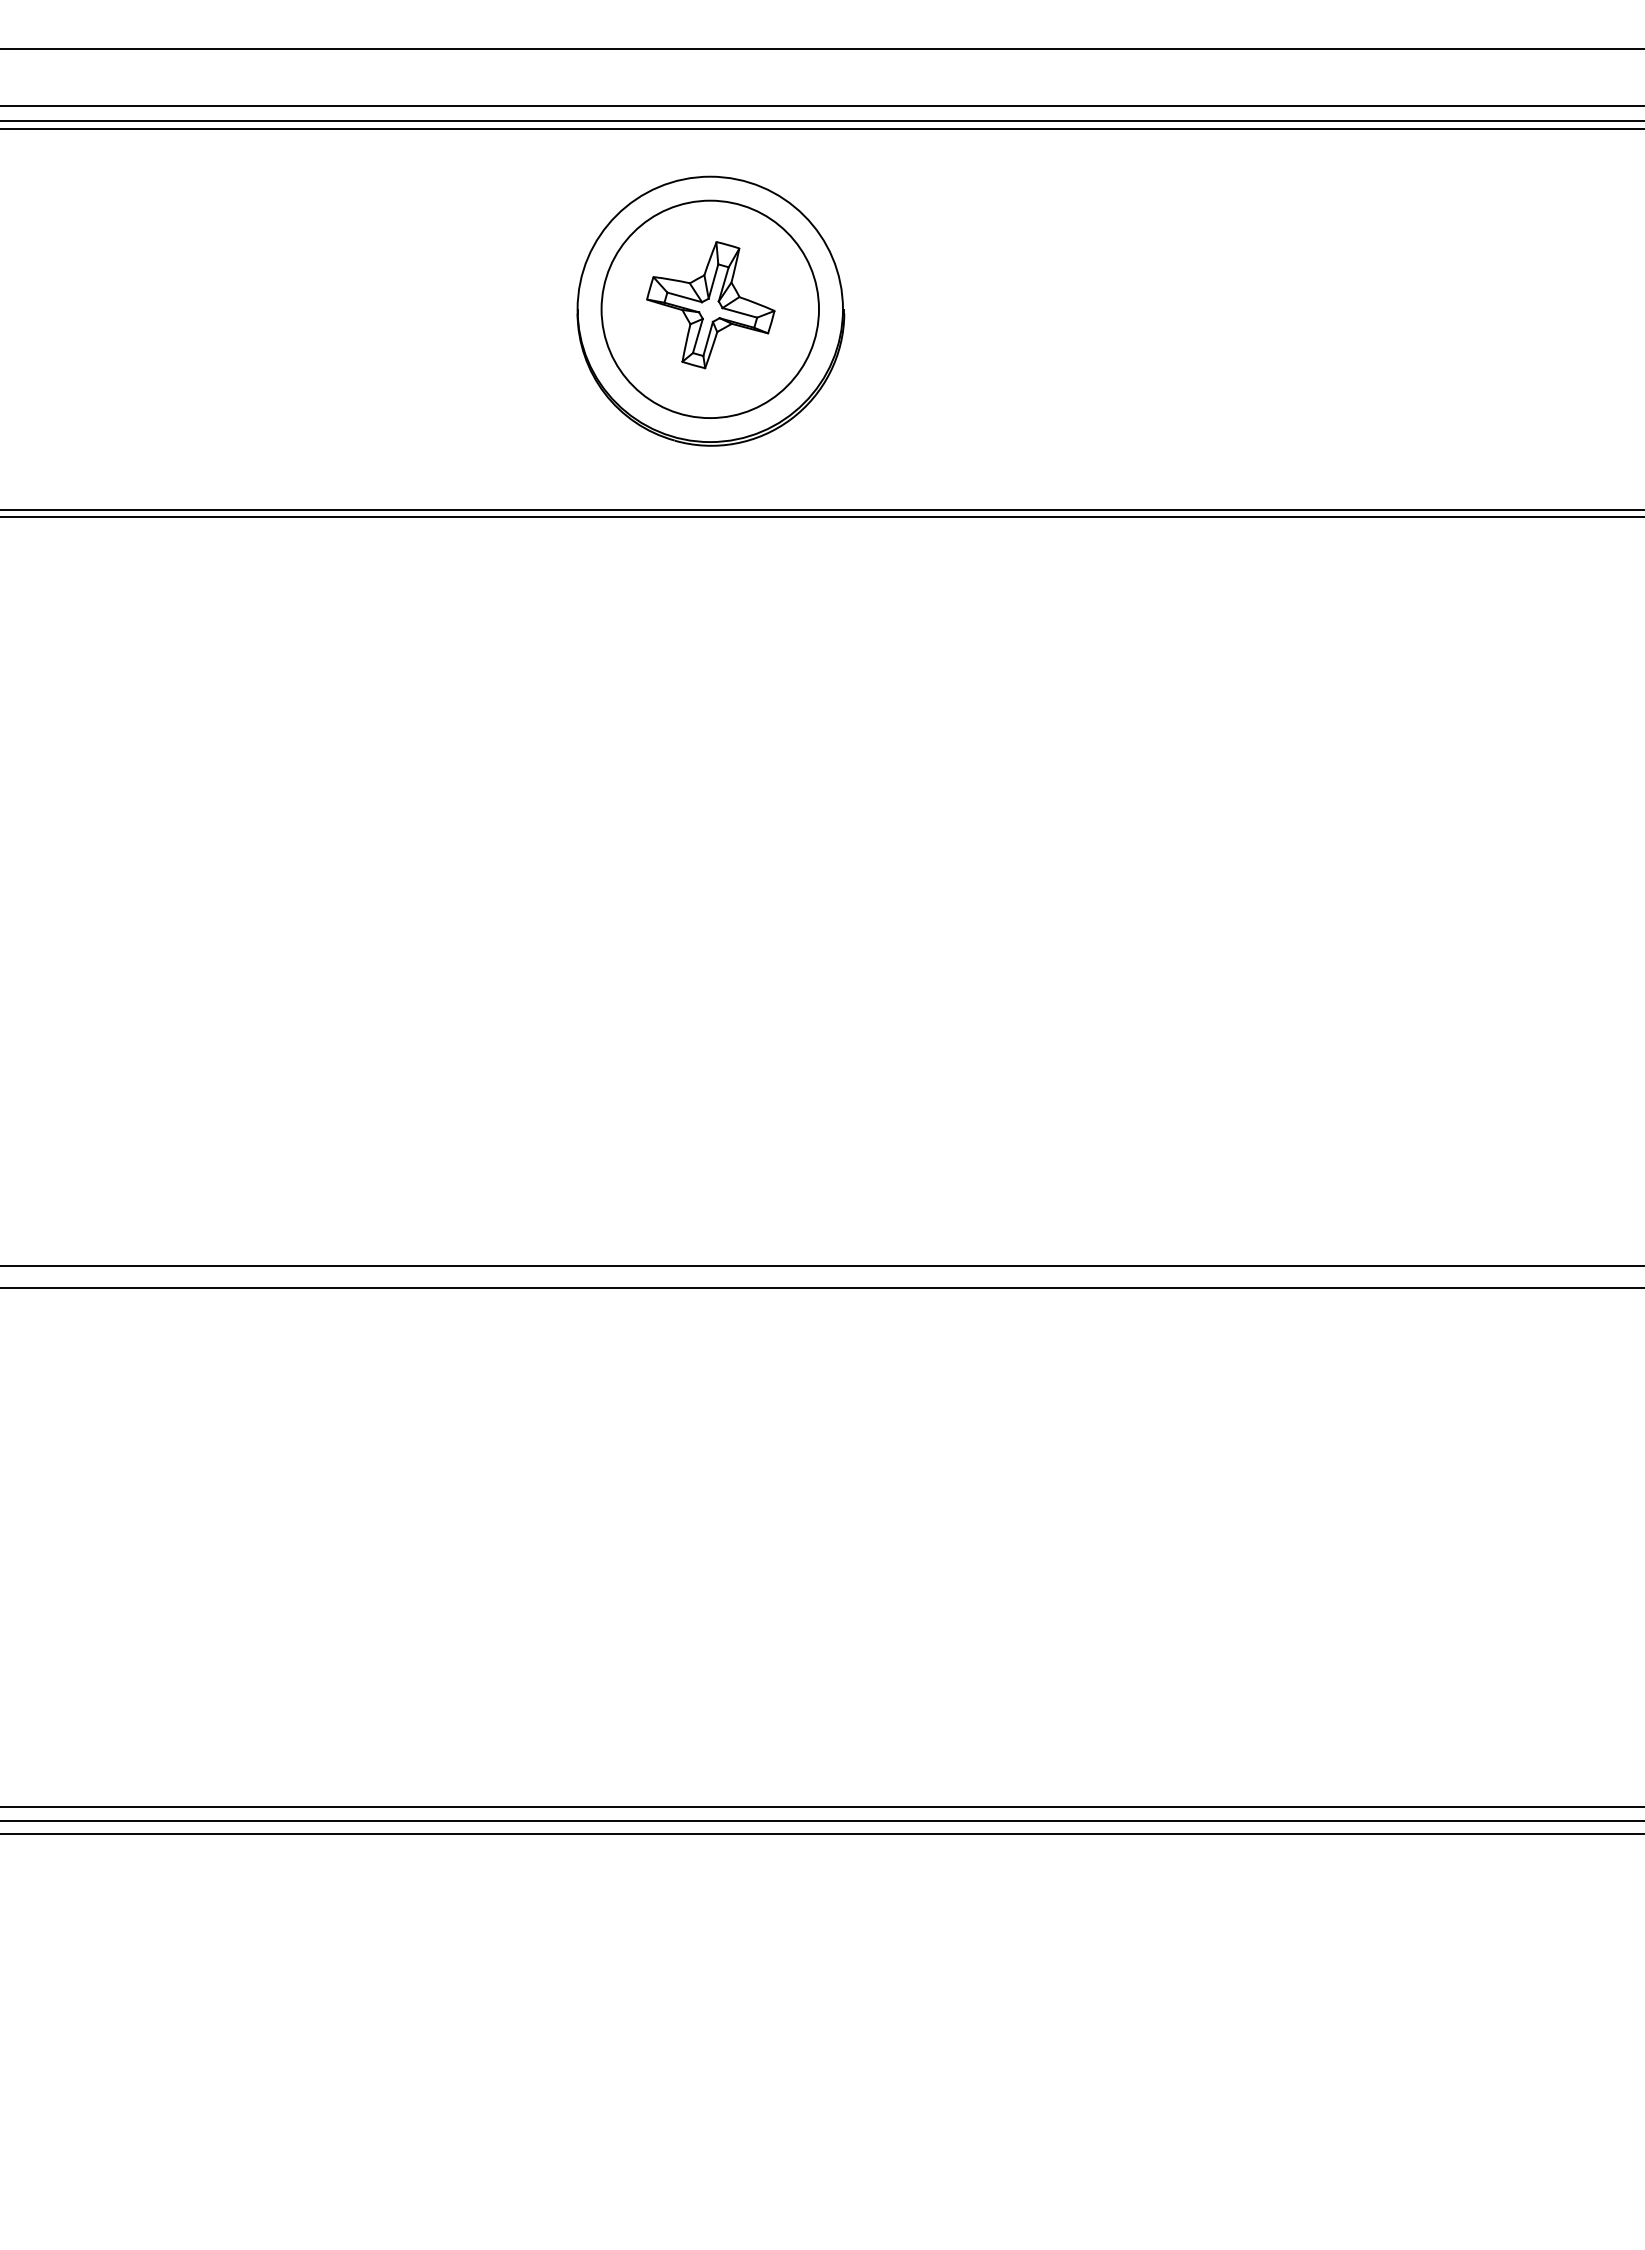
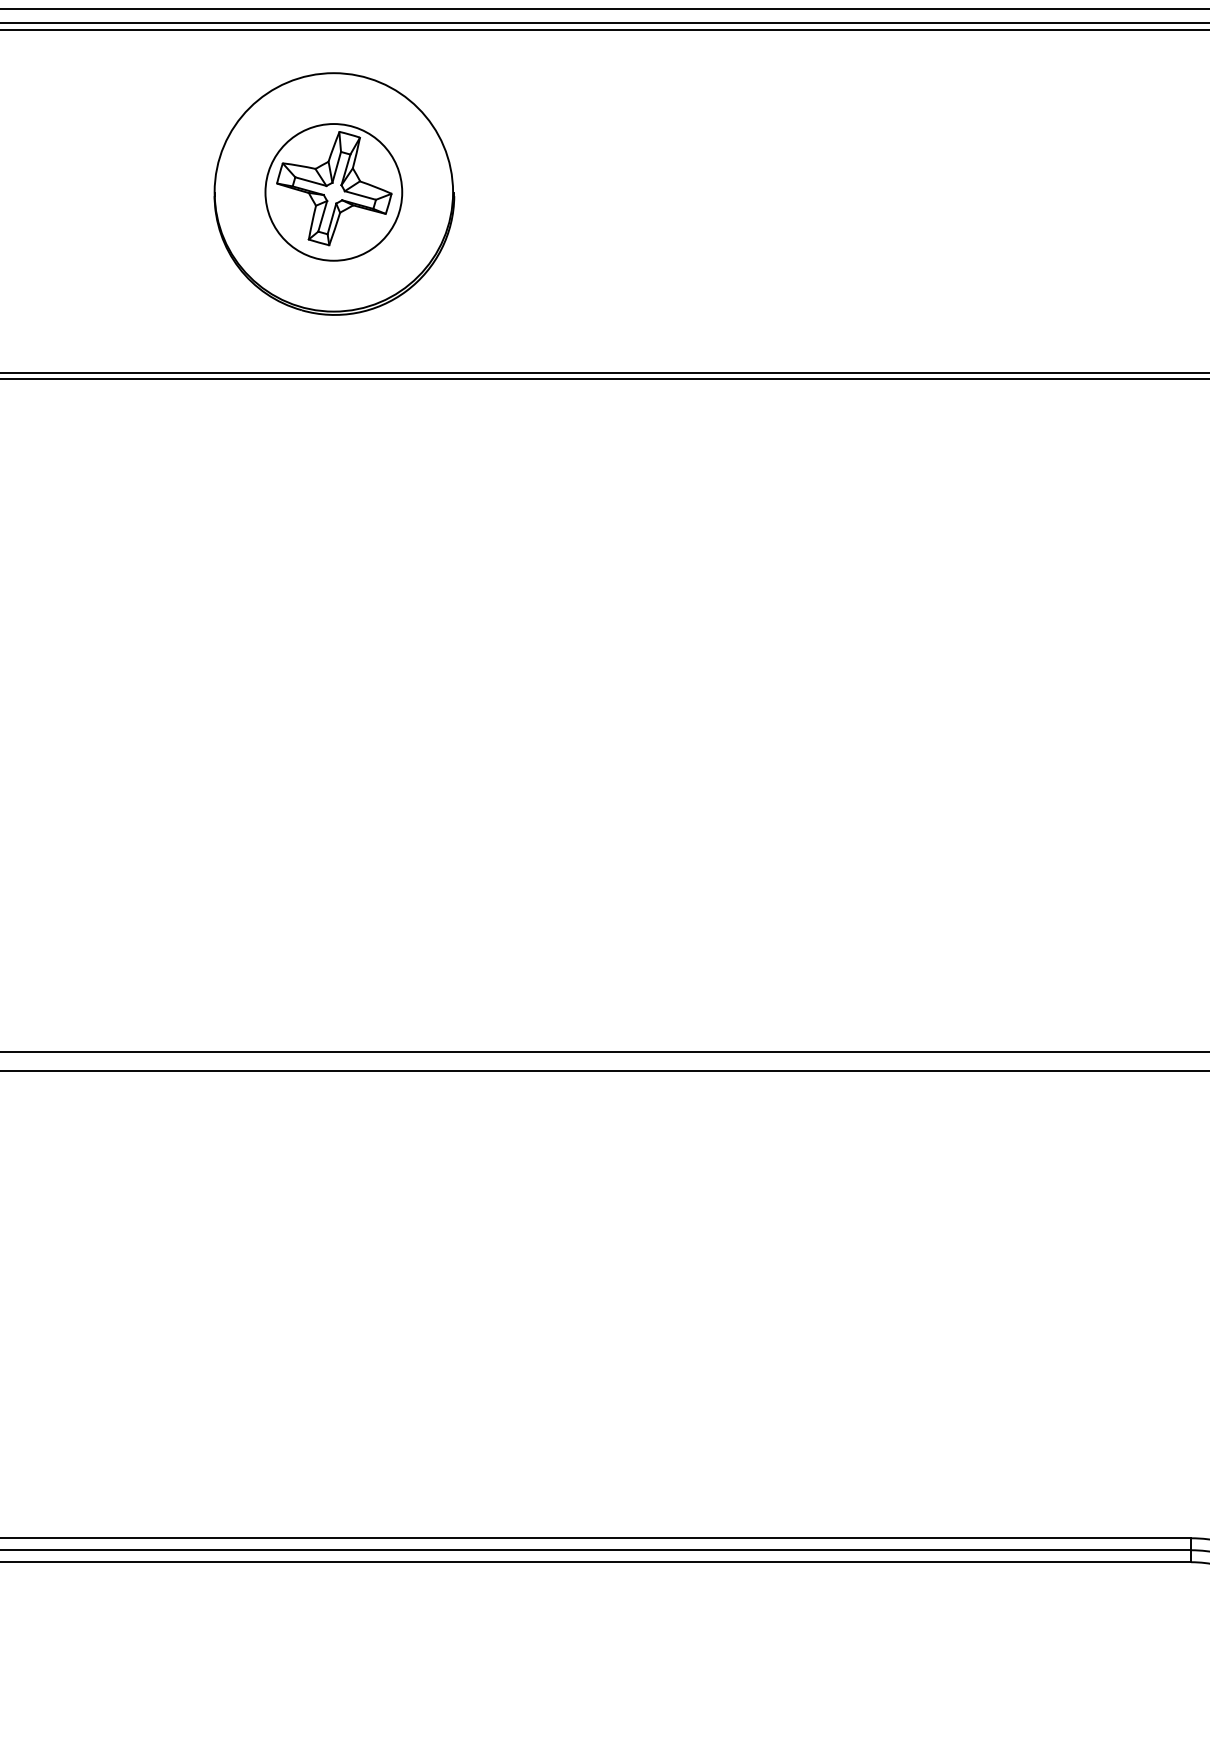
circle: (710, 309) -> (334, 192), size x0.7

